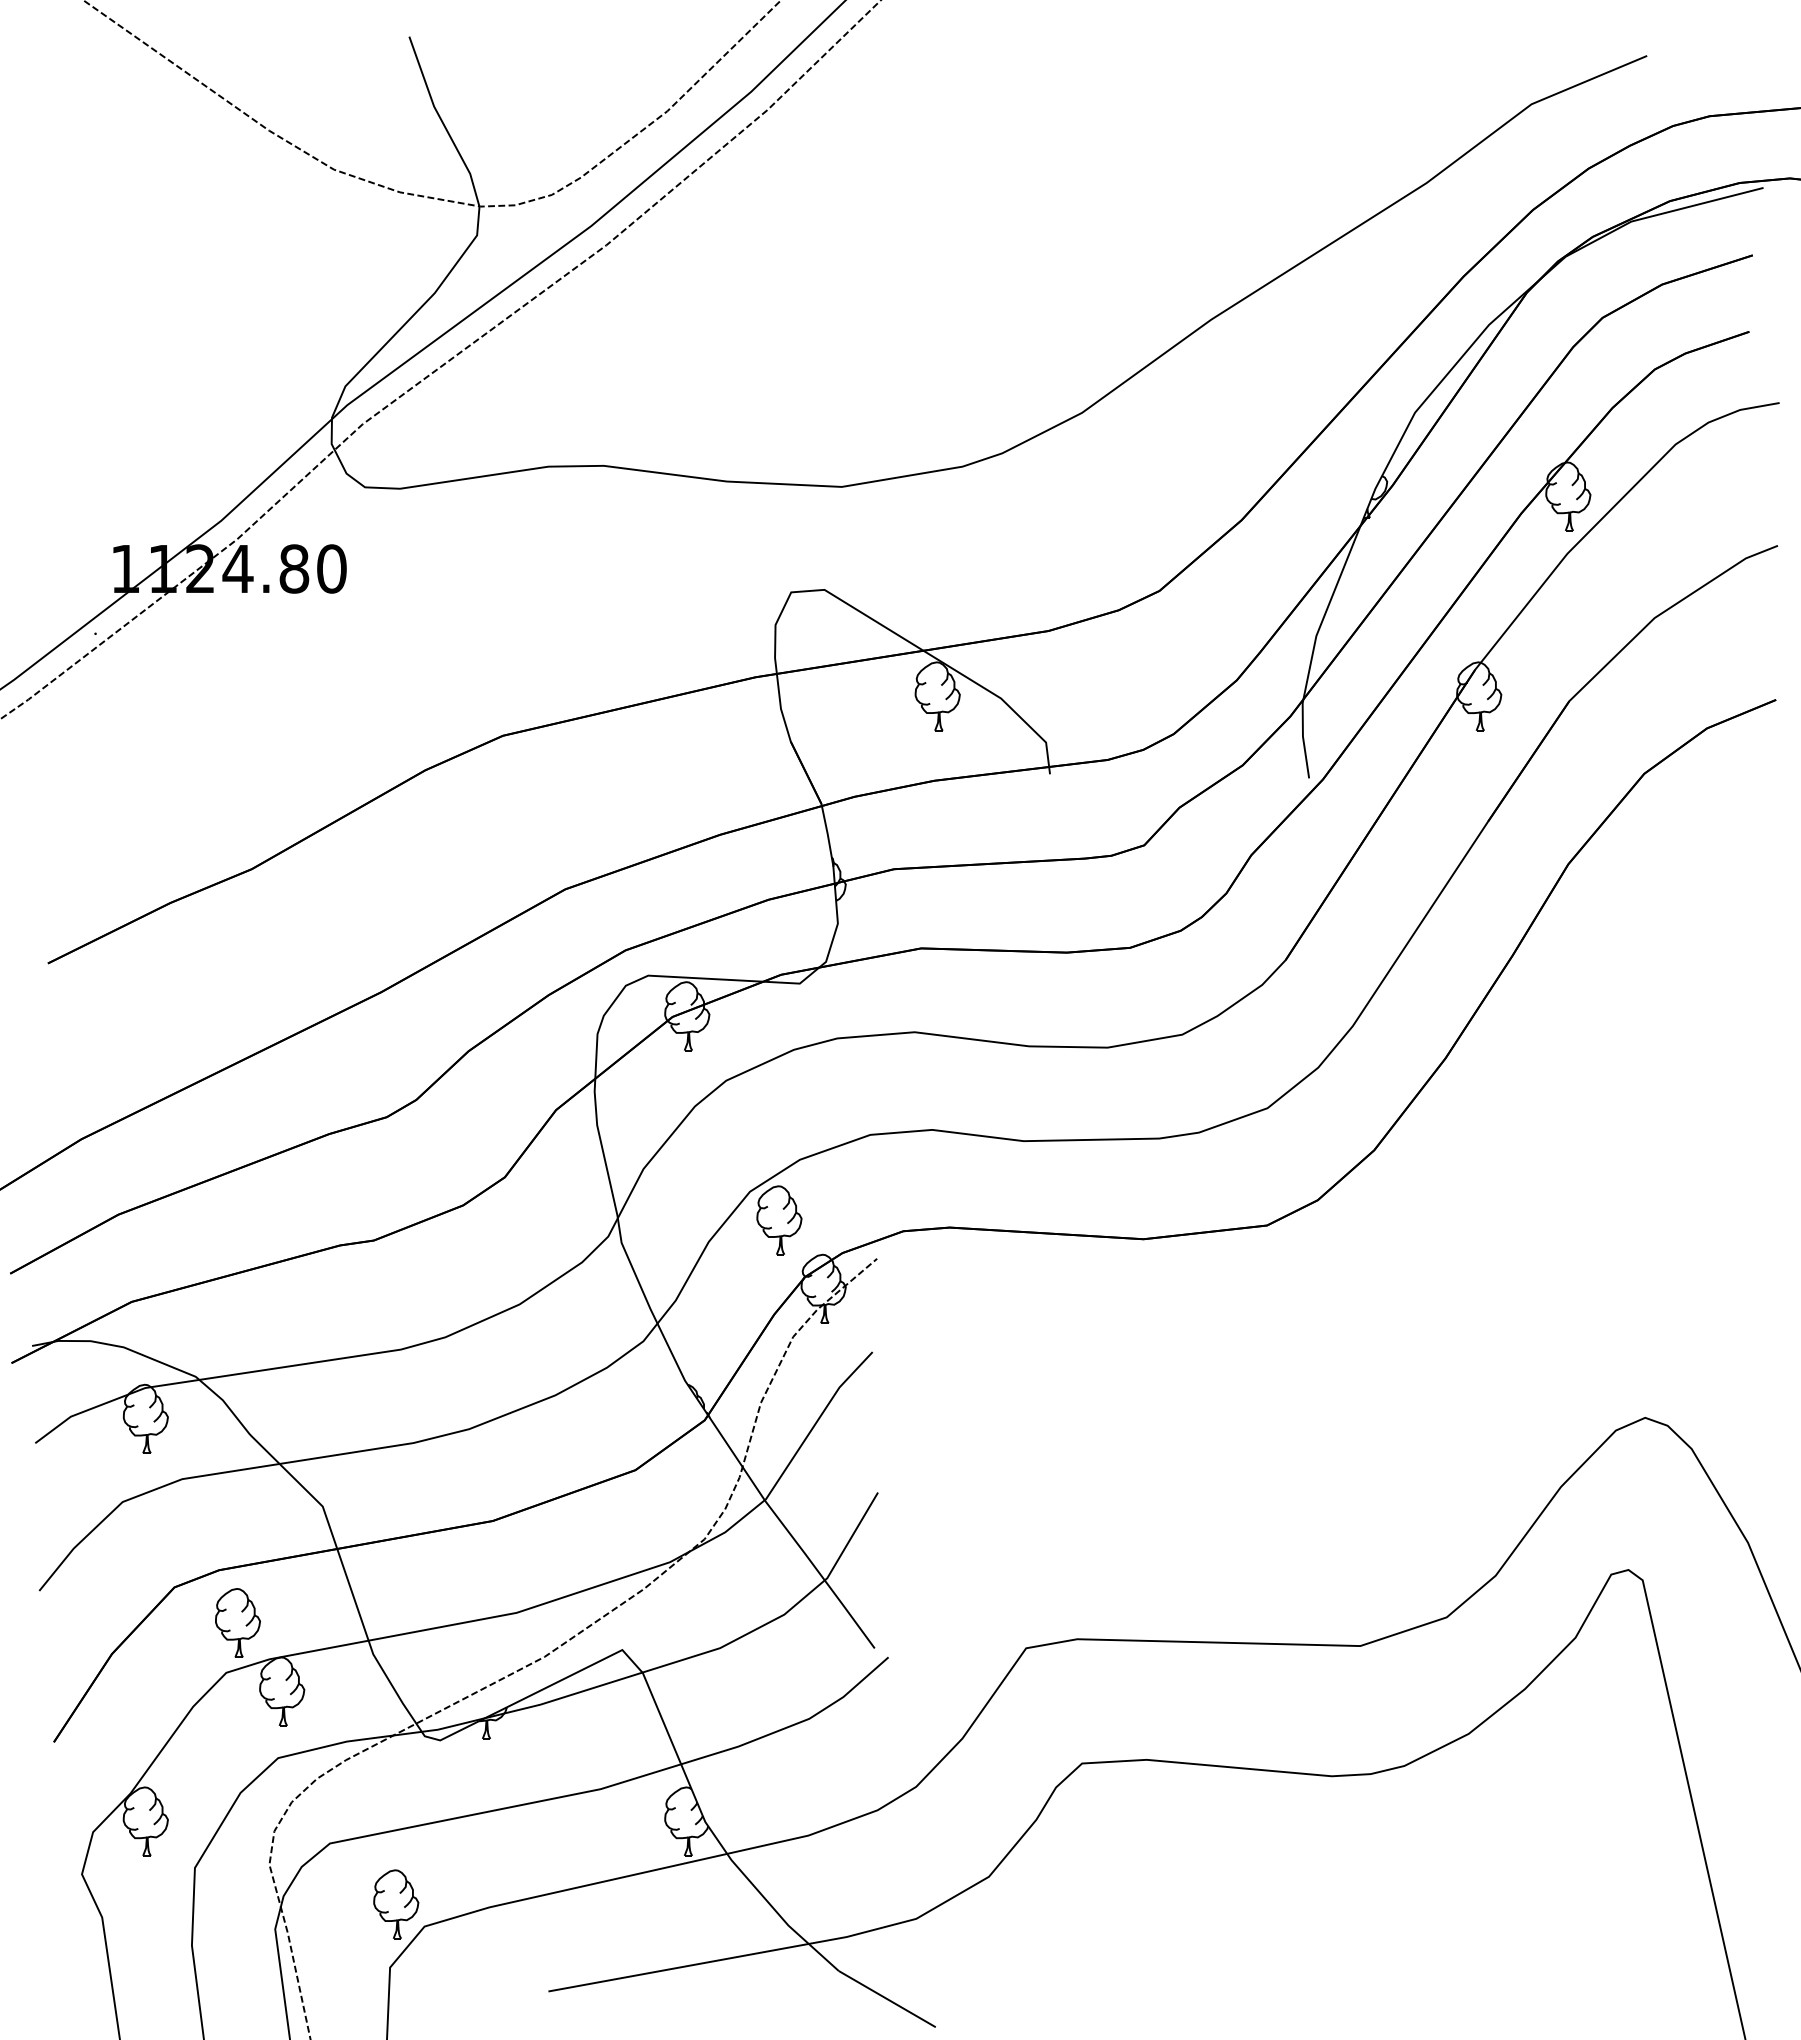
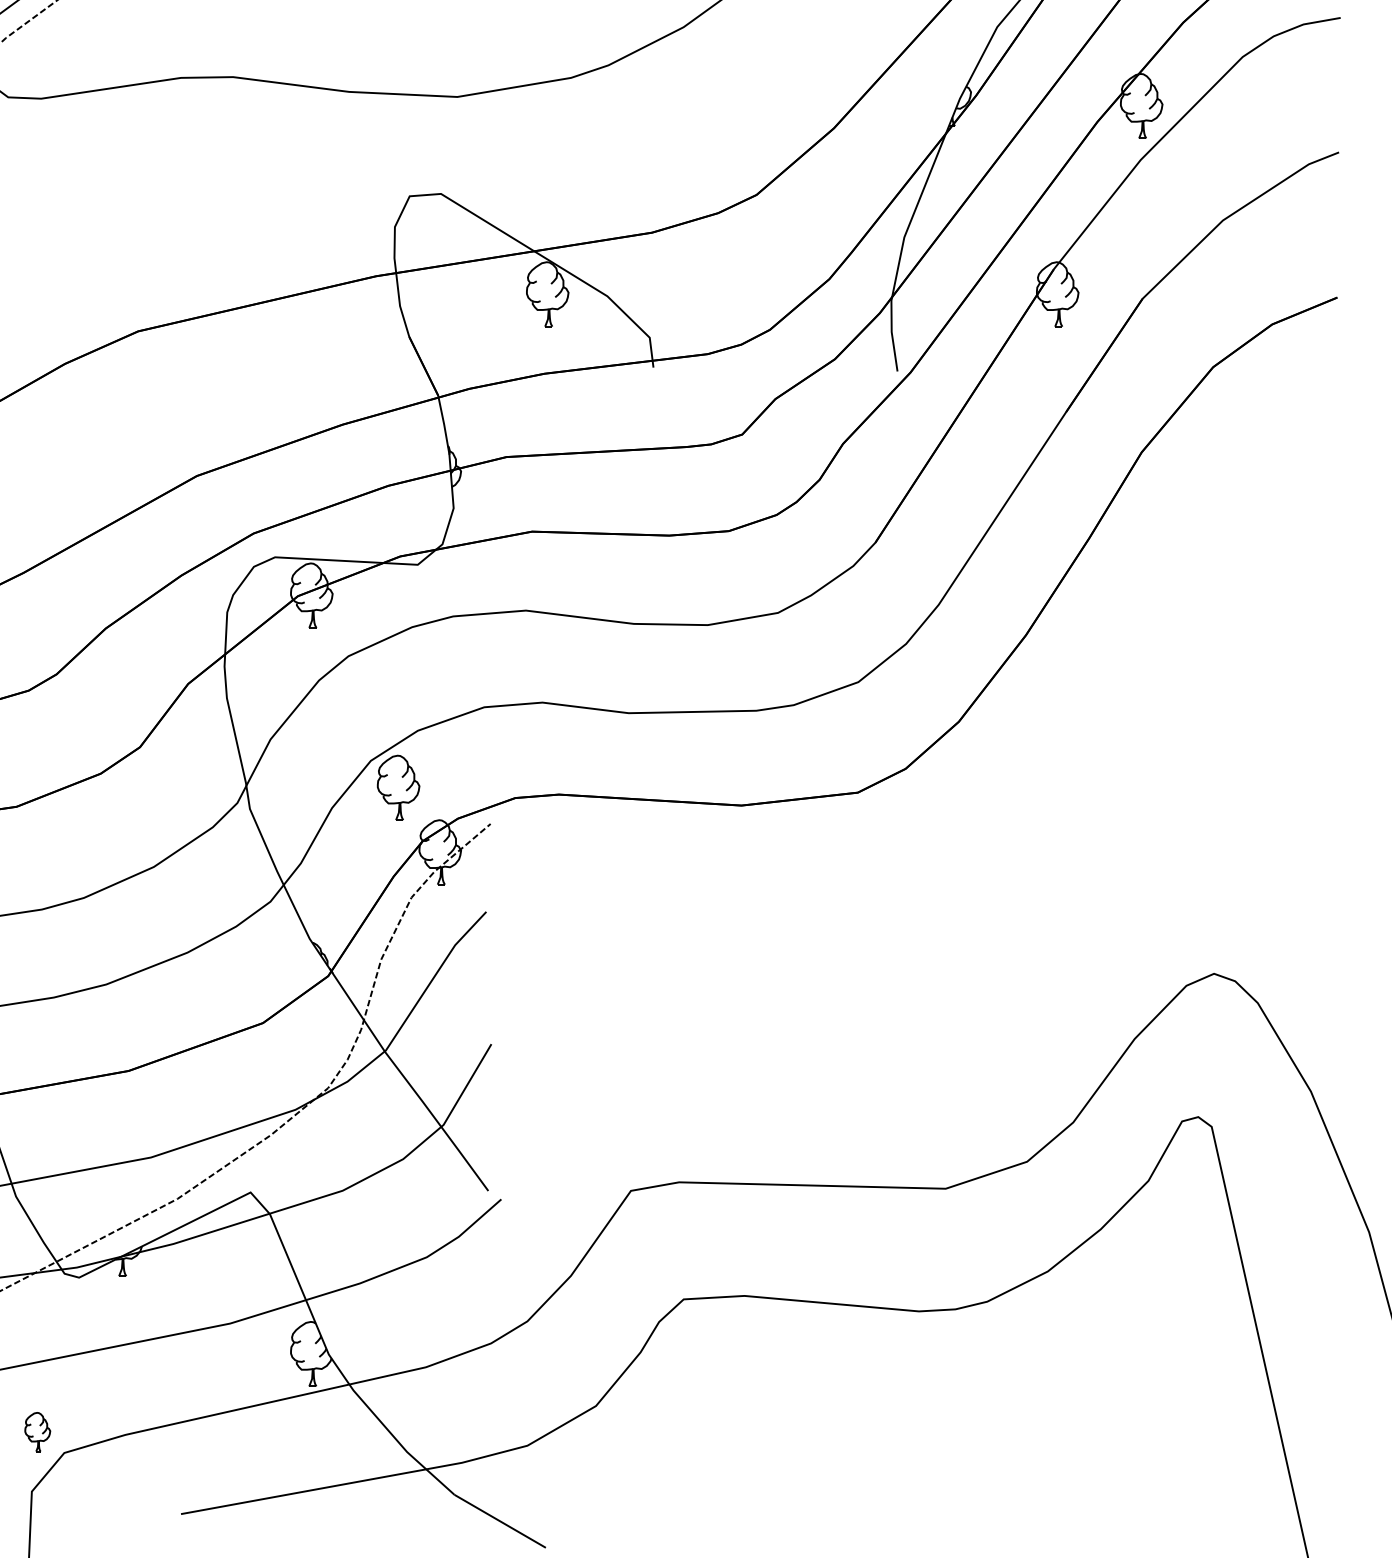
part: (396, 1904) -> (37, 1432), size x0.6

